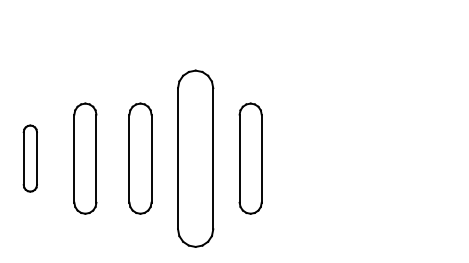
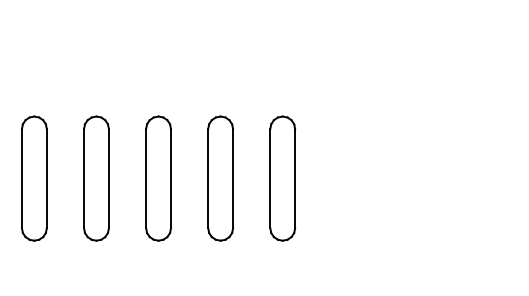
part: (30, 158) -> (34, 178), size x1.67
part: (195, 158) -> (220, 178), size x0.62

